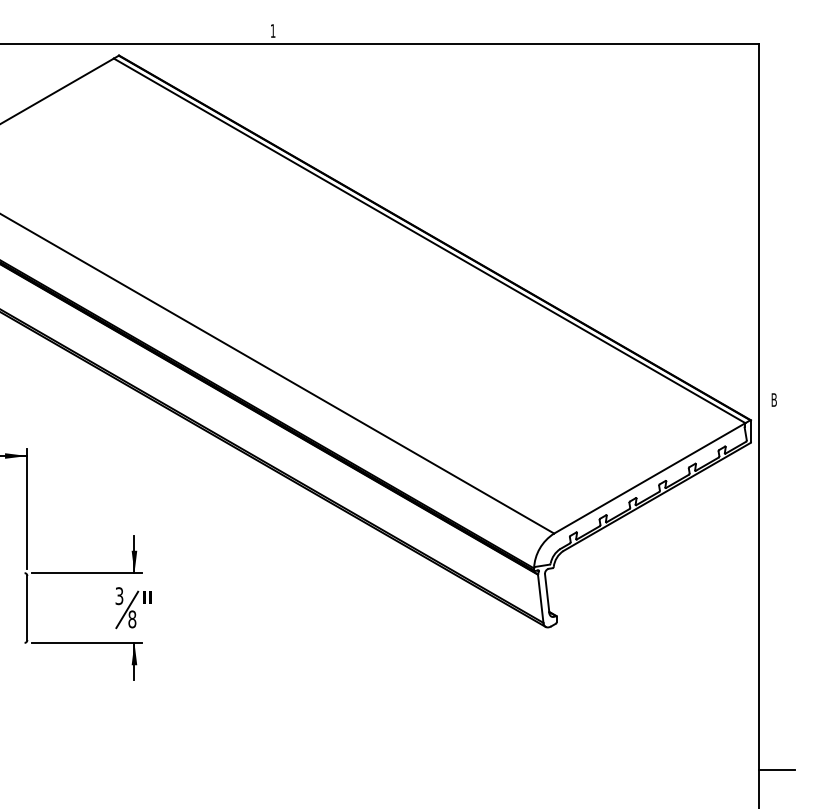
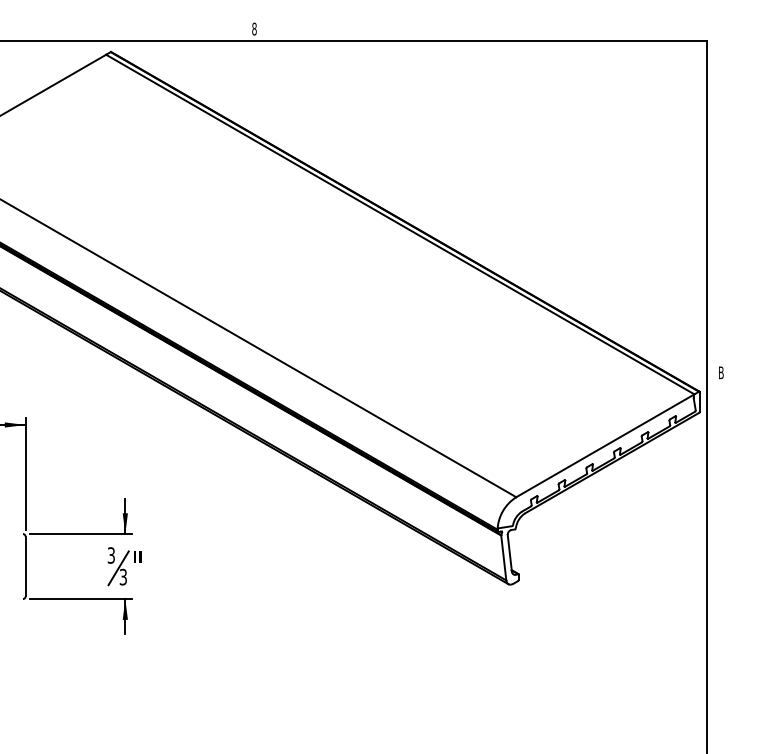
text: (272, 30) -> (253, 28), 1 -> 8
text: (132, 619) -> (123, 577), 8 -> 3
line: (776, 769) -> (723, 716), removed

